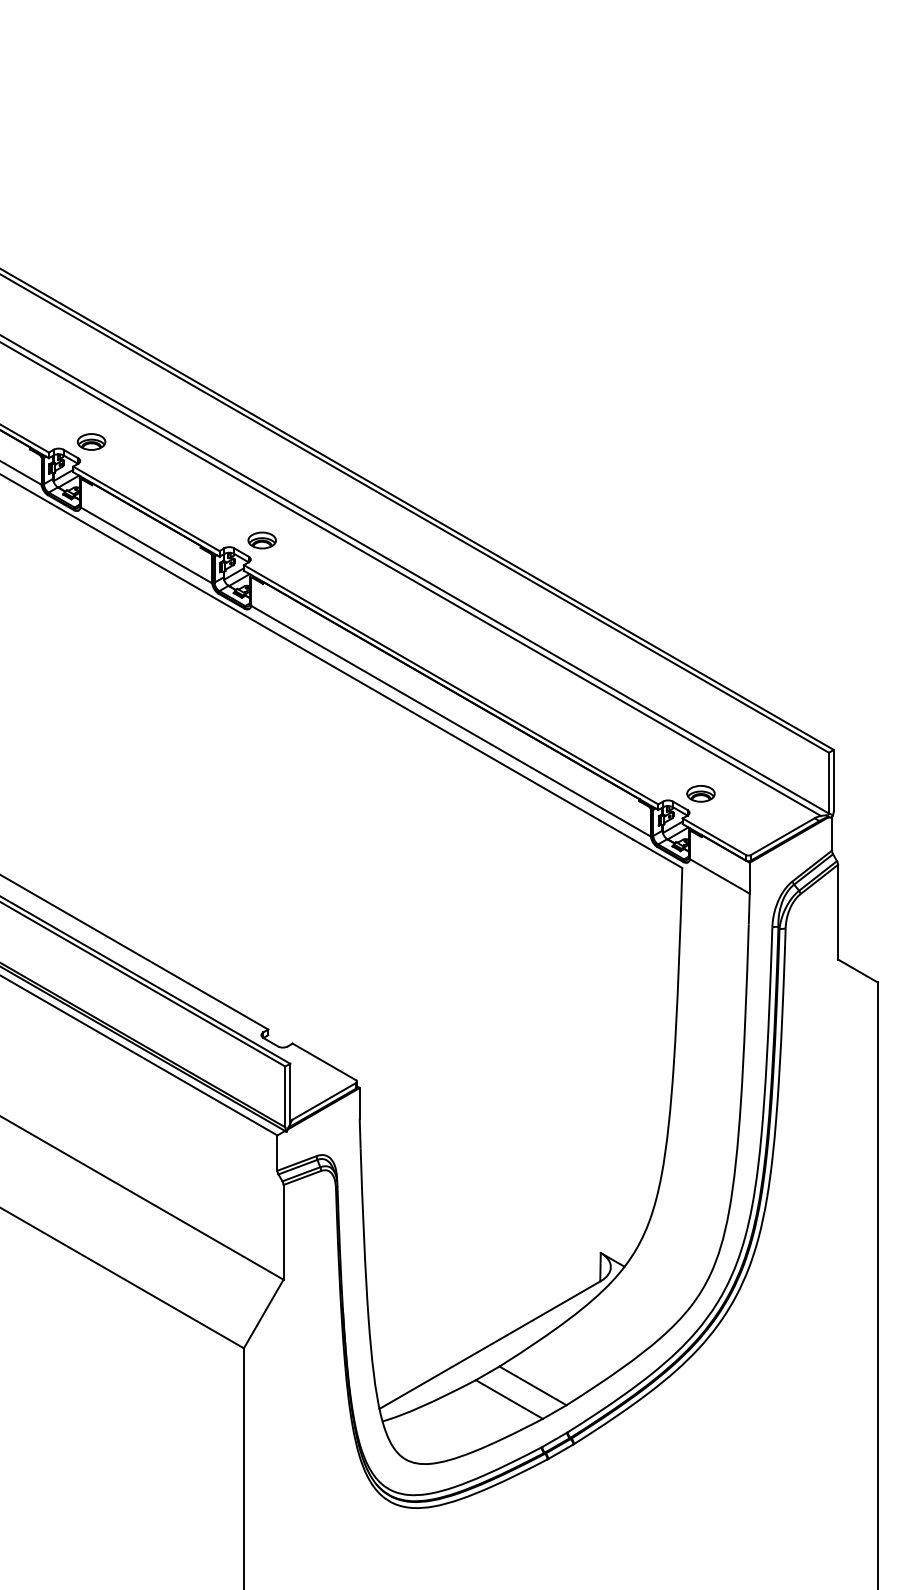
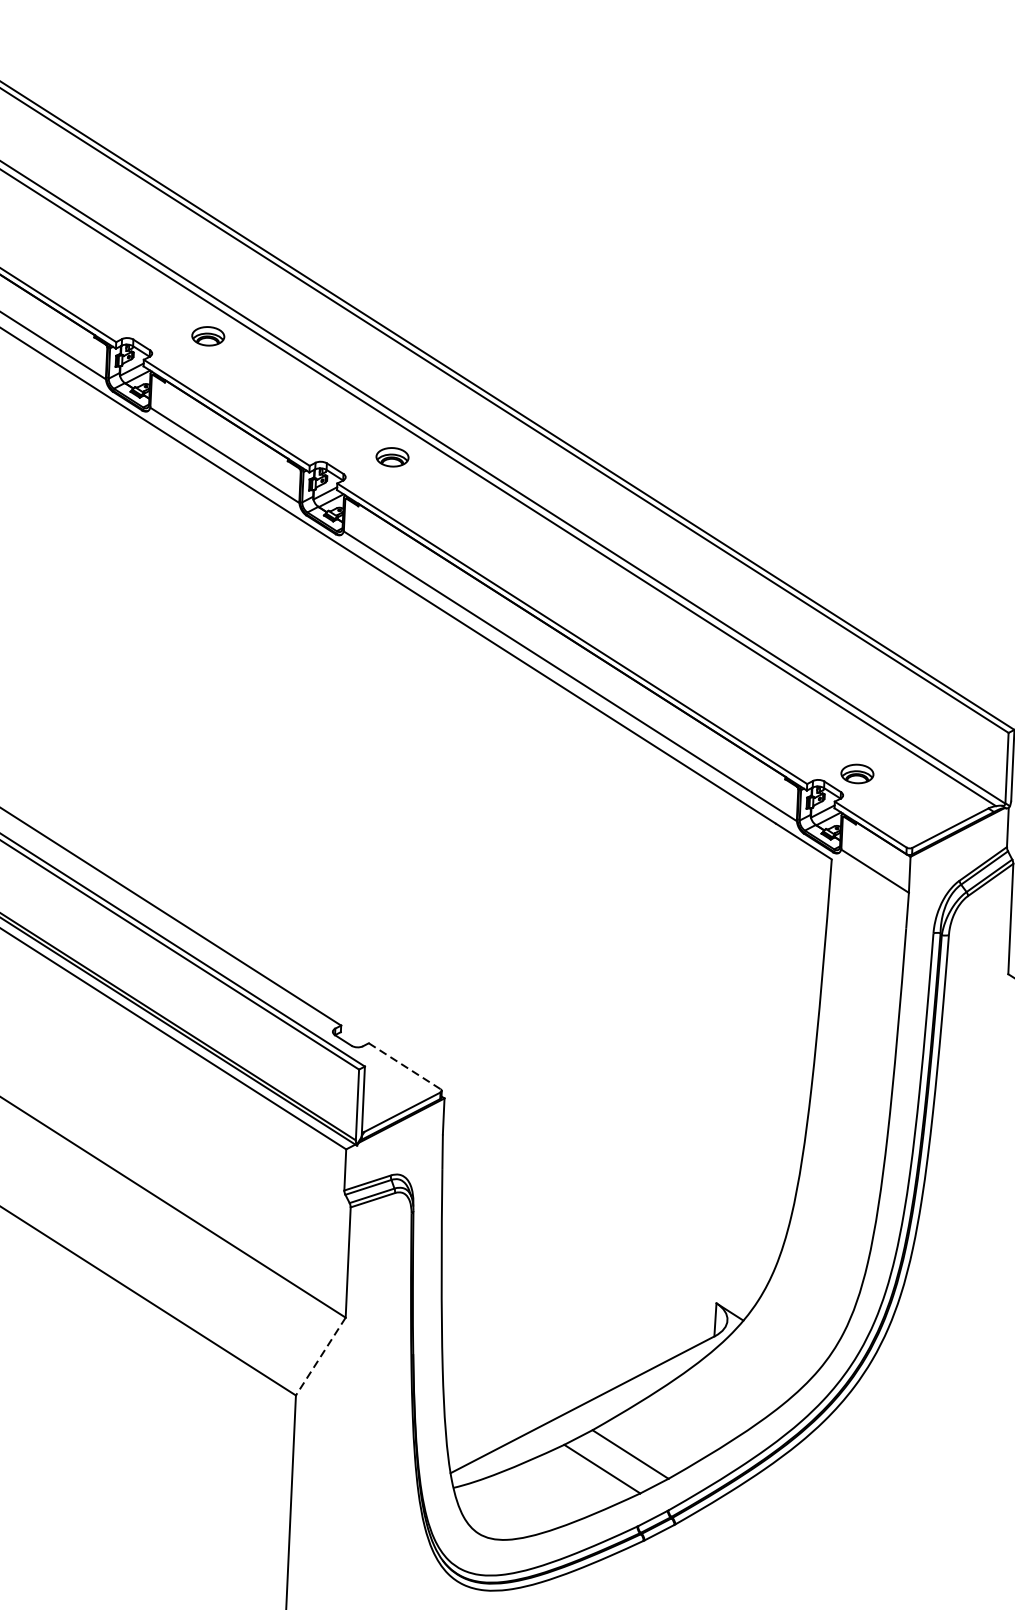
part: (91, 441) -> (208, 335), moved
part: (261, 540) -> (391, 457), moved
line: (324, 1061) -> (404, 1065), solid -> dashed
line: (263, 1314) -> (320, 1357), solid -> dashed

